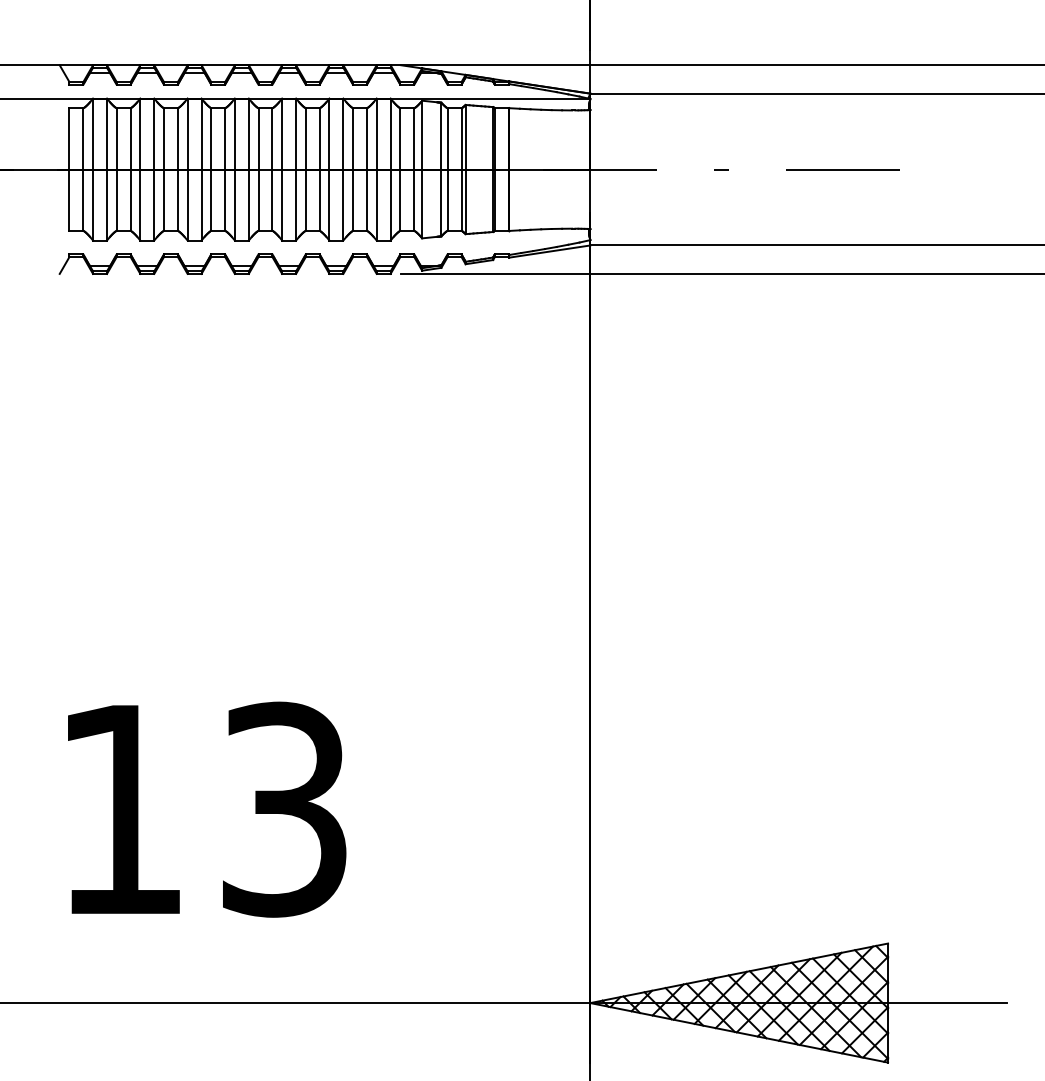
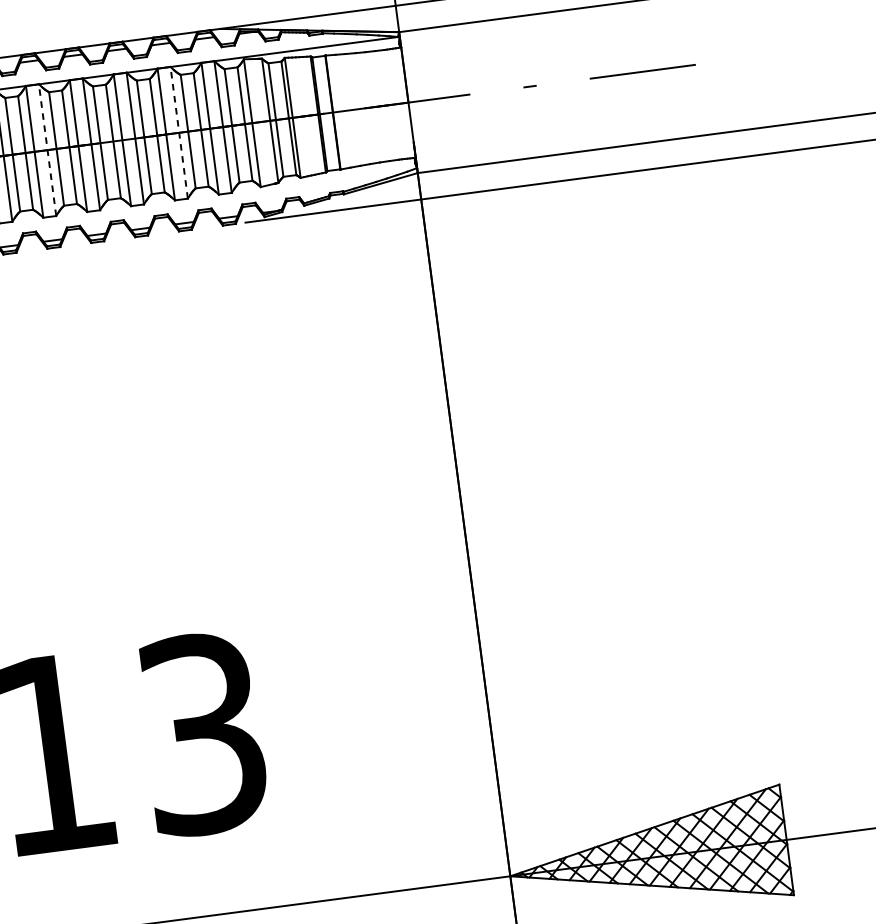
line: (201, 169) -> (47, 150), solid -> dashed
line: (343, 169) -> (179, 132), solid -> dashed

